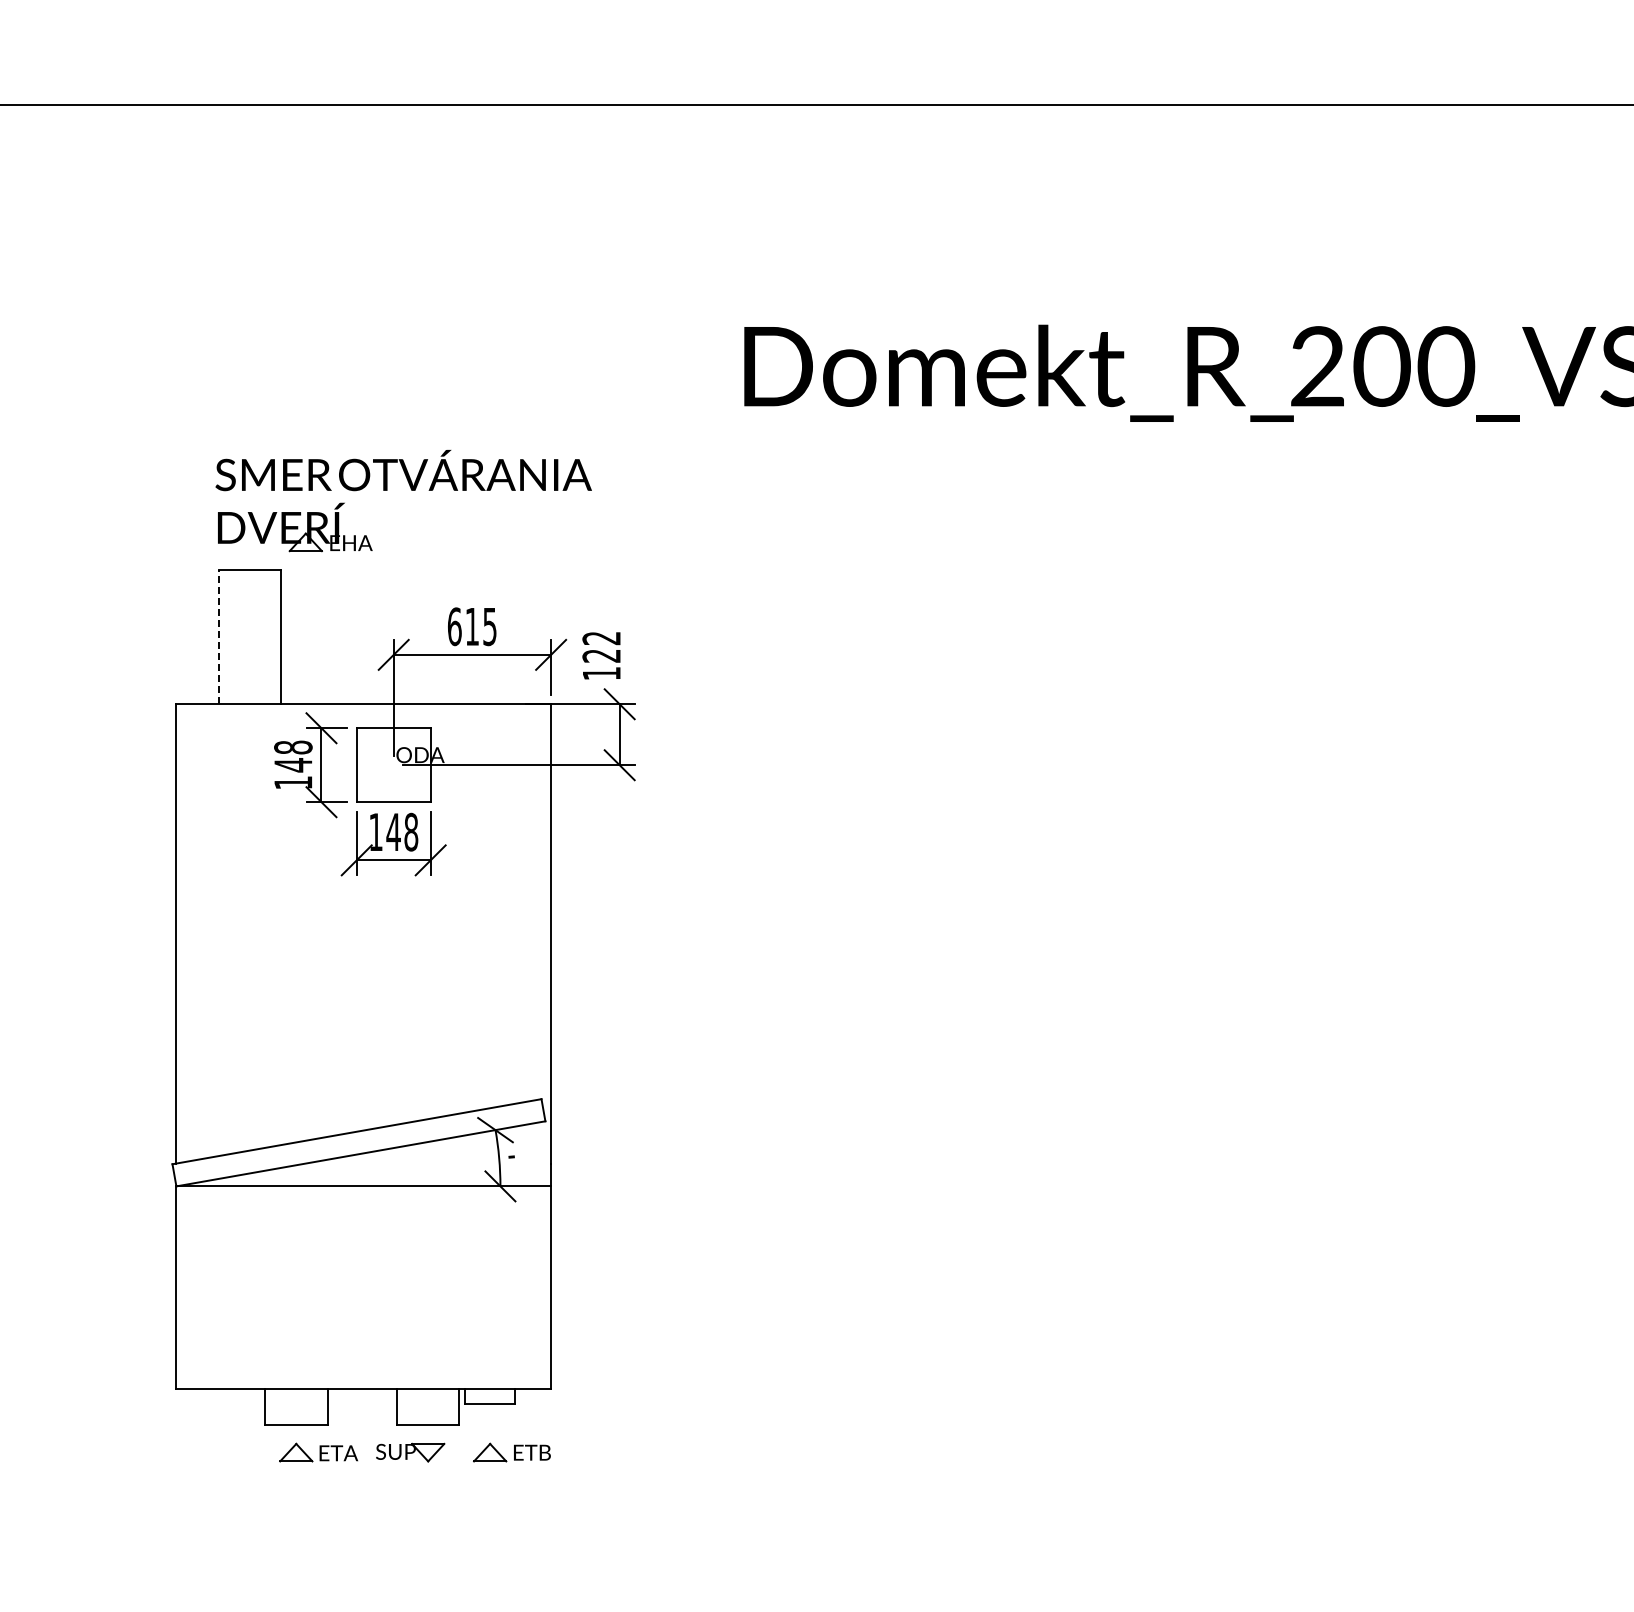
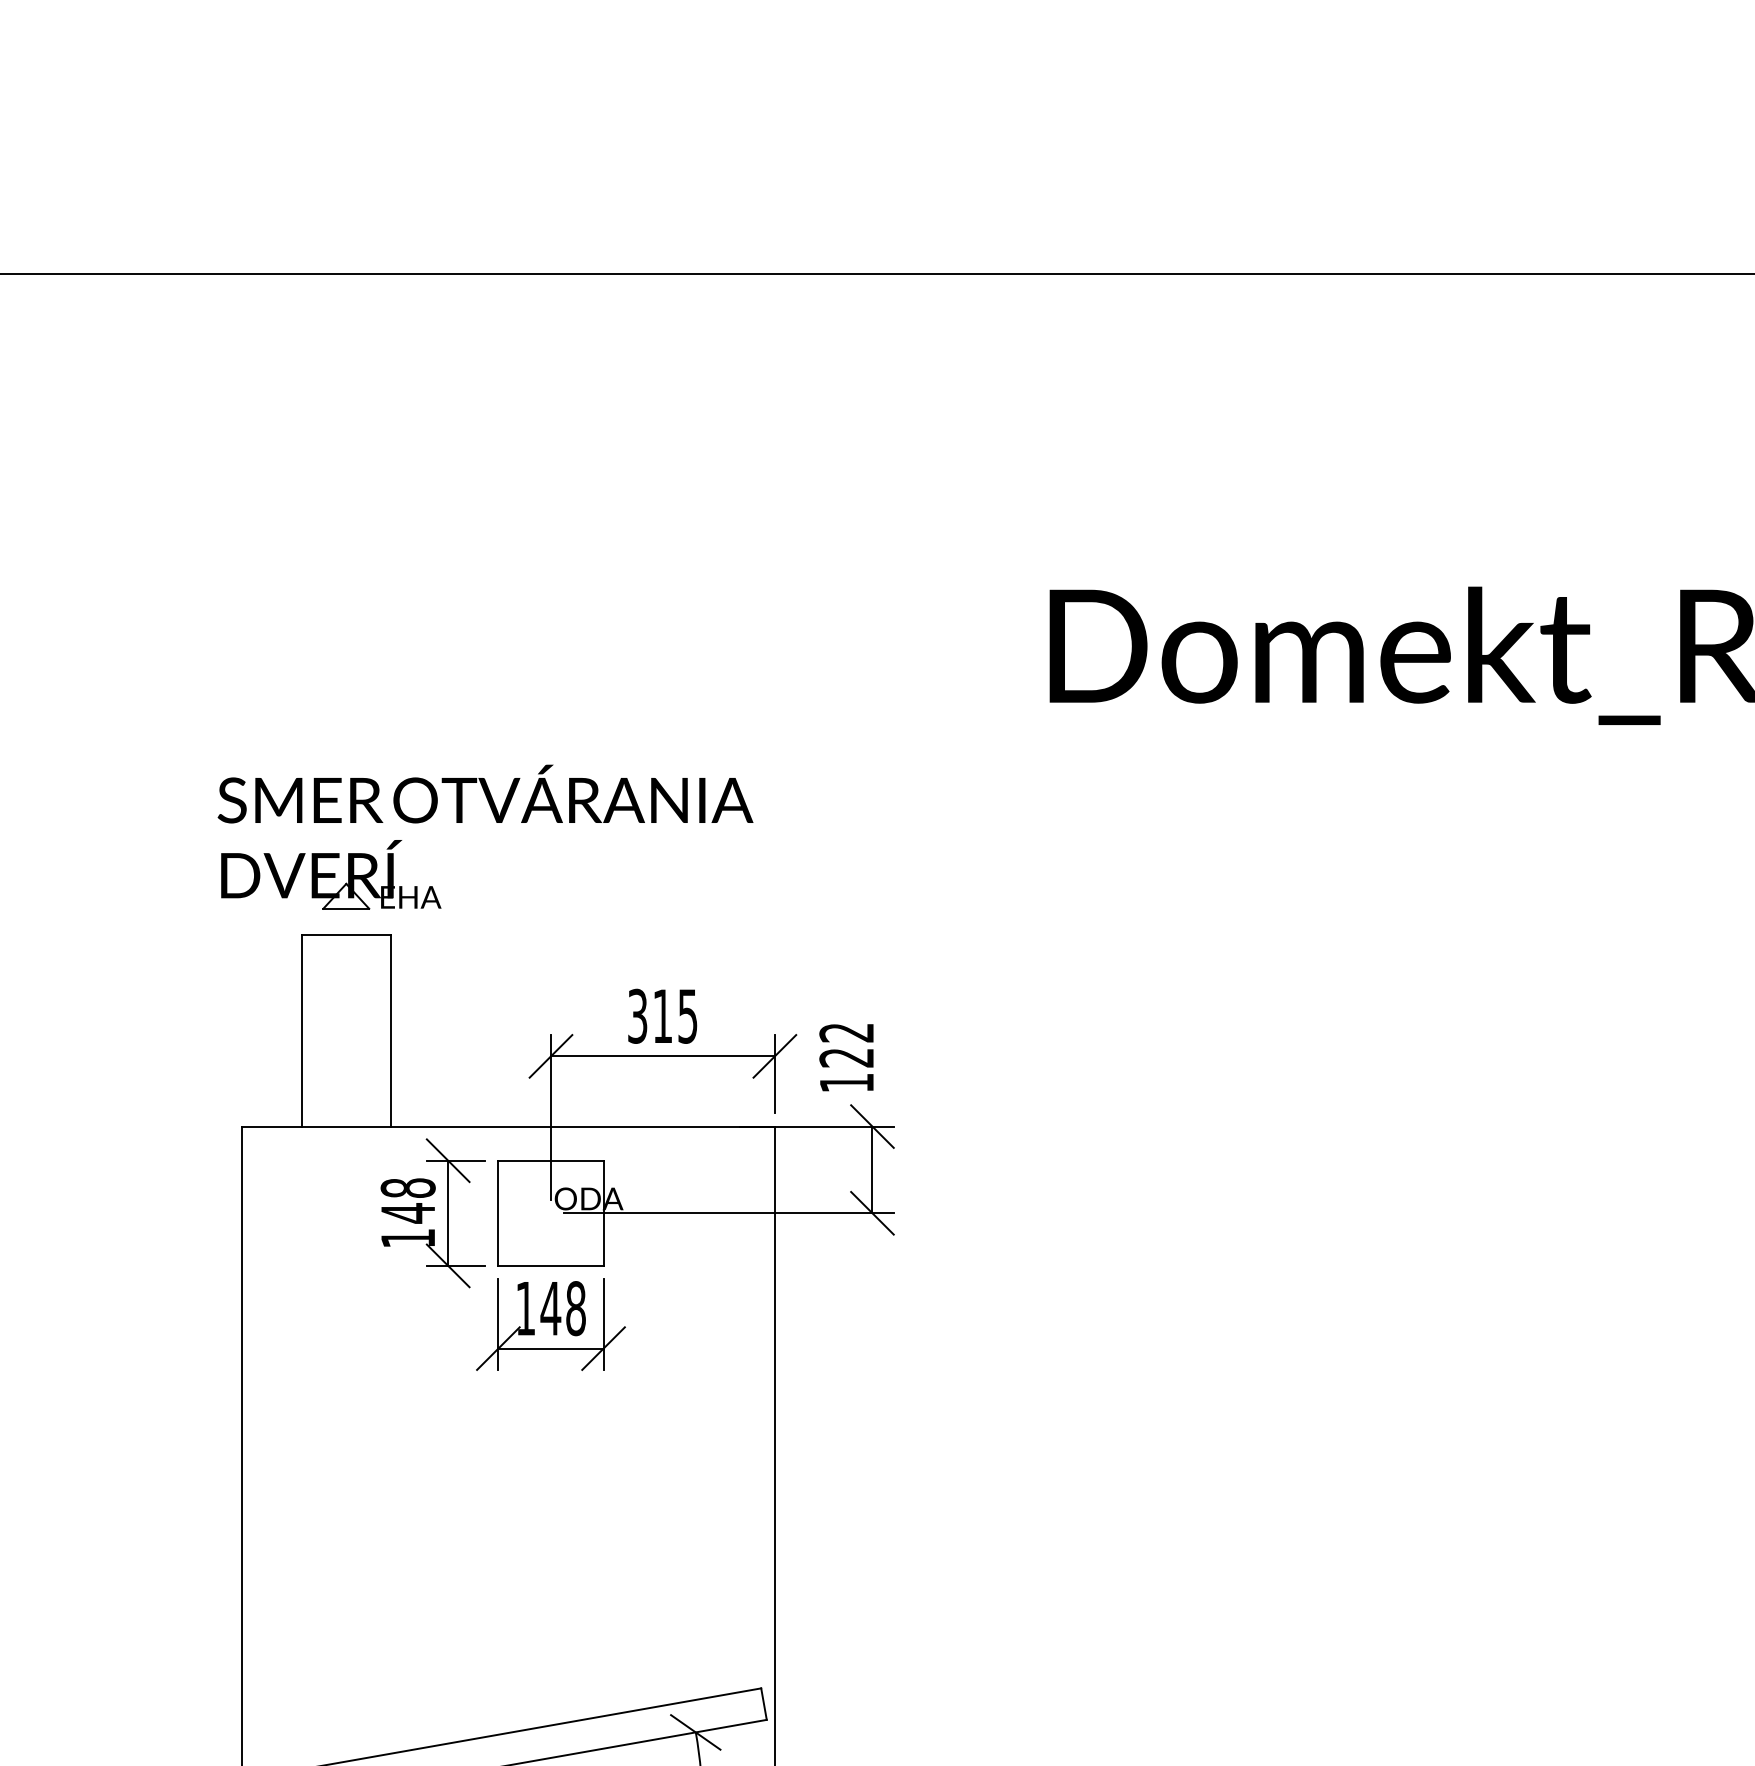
part: (411, 490) -> (496, 822), moved
text: (454, 626) -> (637, 1015), 615 -> 315
line: (218, 636) -> (301, 1030), dashed -> solid

